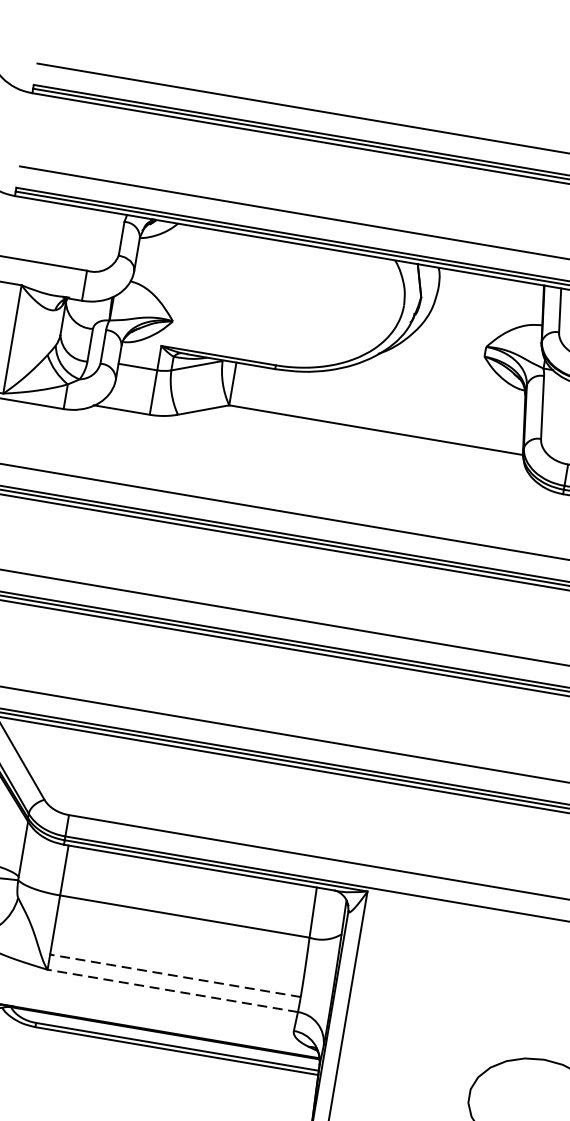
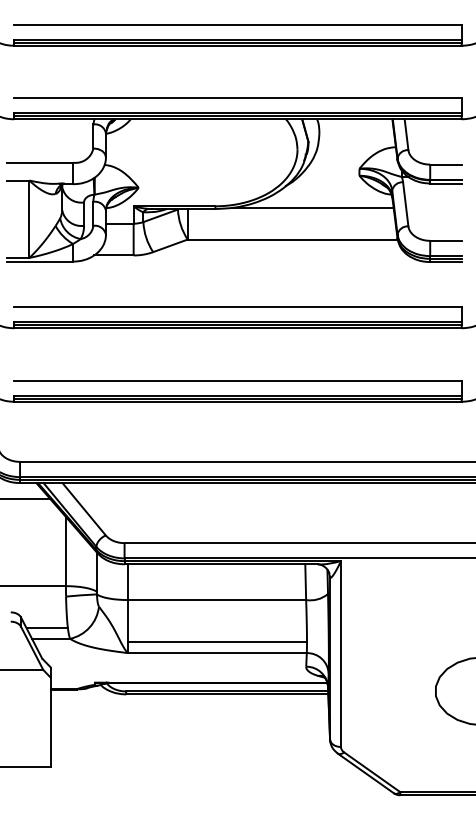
line: (411, 390) -> (312, 207), added
line: (175, 976) -> (217, 642), dashed -> solid
line: (171, 991) -> (216, 653), dashed -> solid

